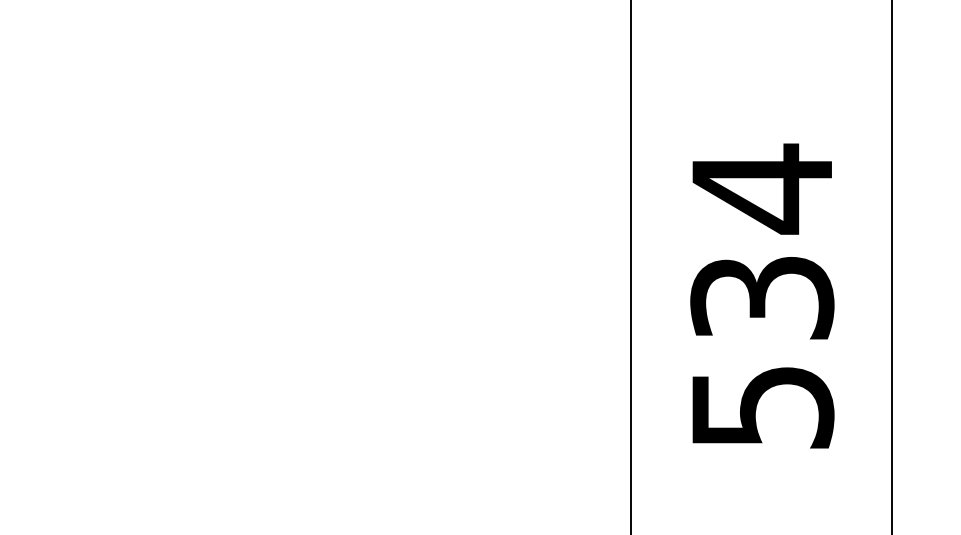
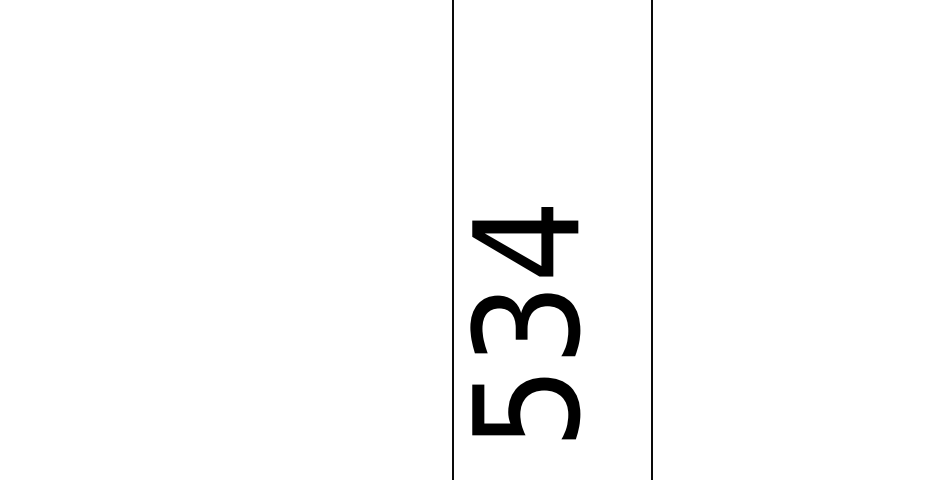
text: (762, 296) -> (525, 323), moved

